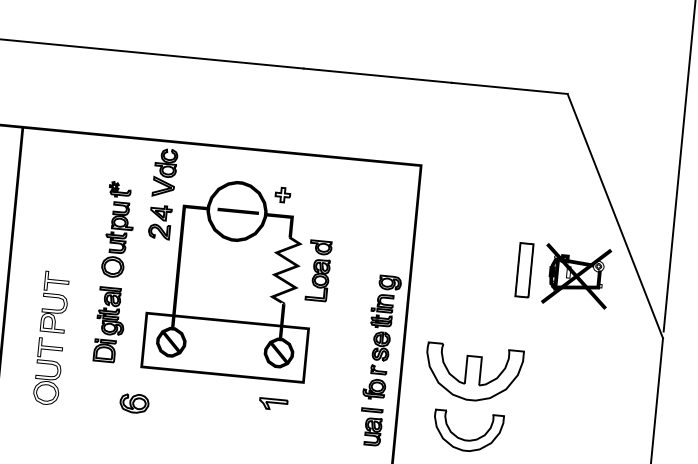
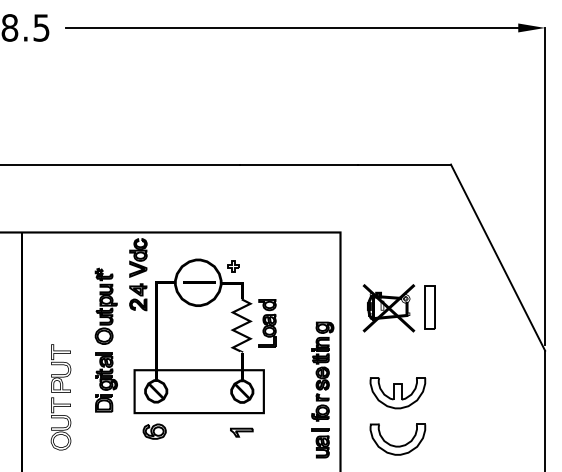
part: (575, 276) -> (388, 308), moved
part: (473, 374) -> (397, 393), size x0.71
part: (134, 403) -> (154, 431), moved

